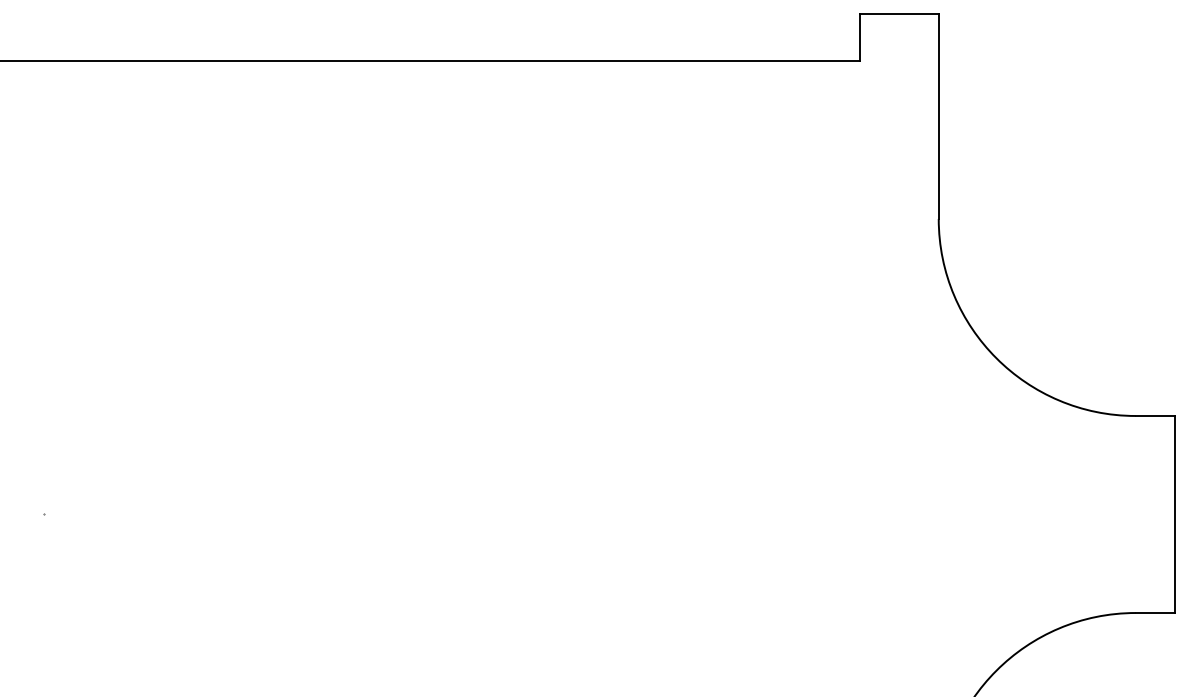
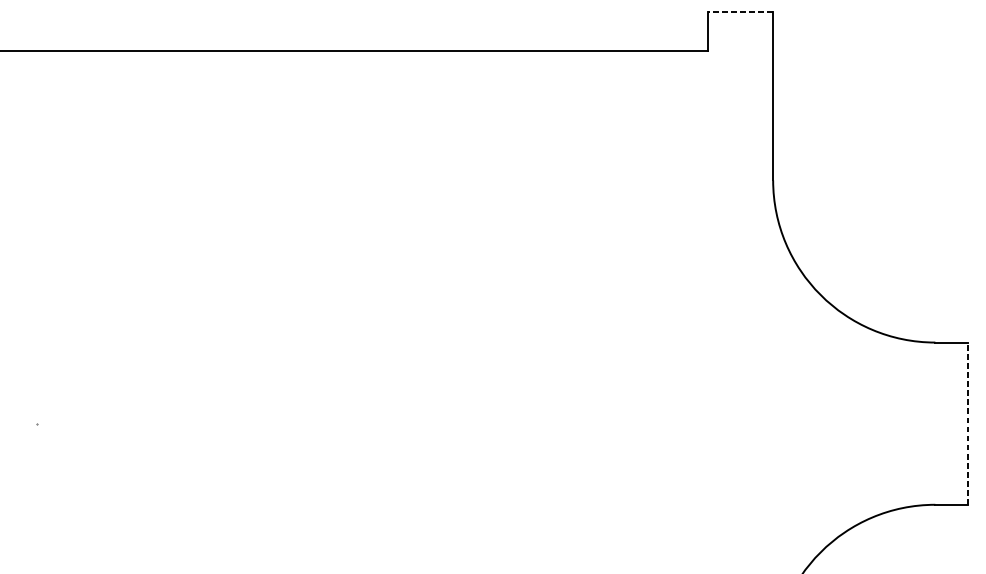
line: (898, 14) -> (740, 11), solid -> dashed
line: (1175, 514) -> (968, 423), solid -> dashed

